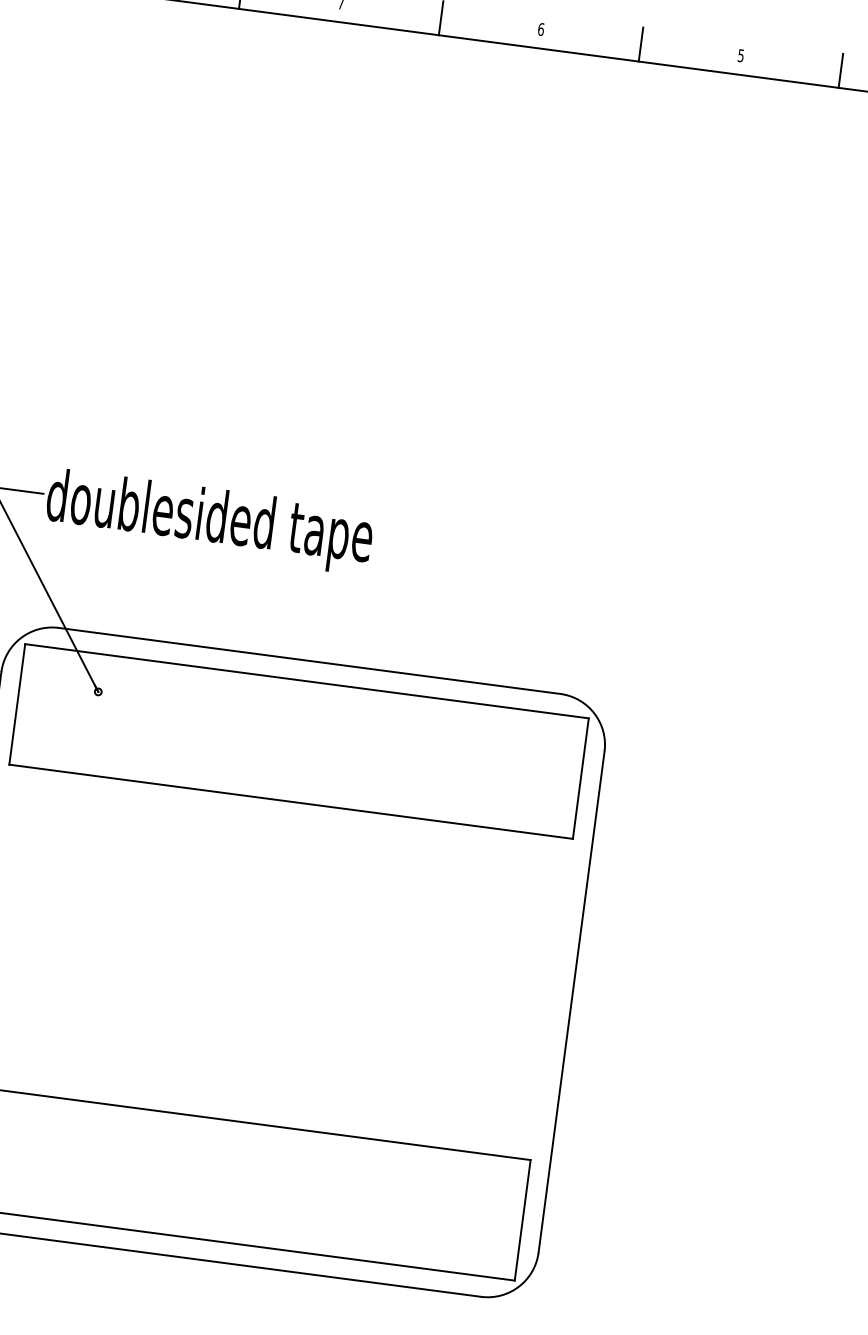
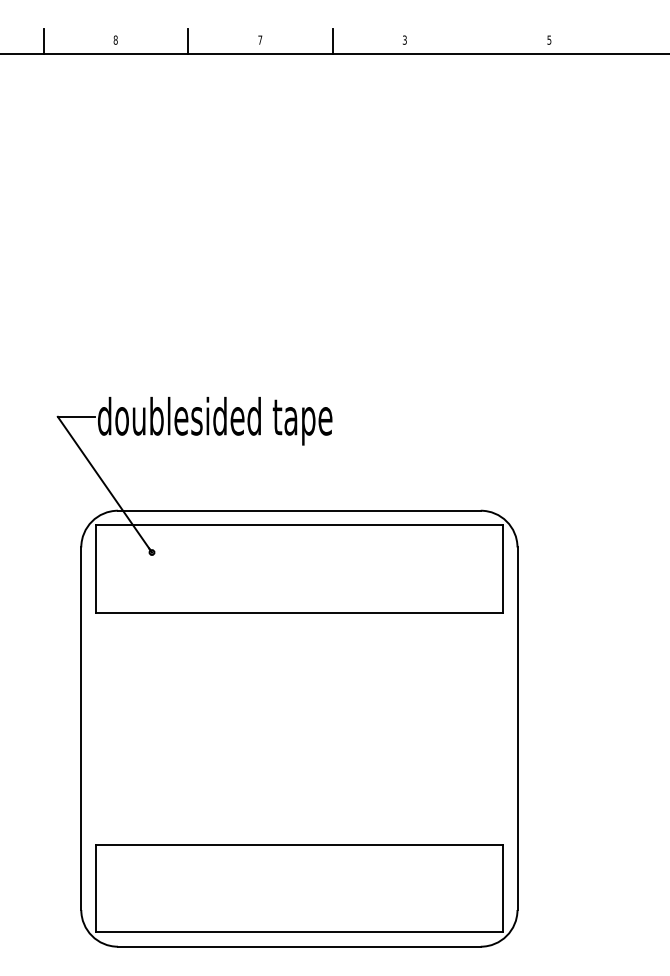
text: (540, 28) -> (404, 39), 6 -> 3
line: (641, 44) -> (477, 41), removed
line: (840, 70) -> (621, 41), removed

